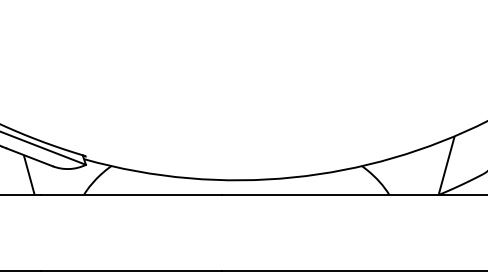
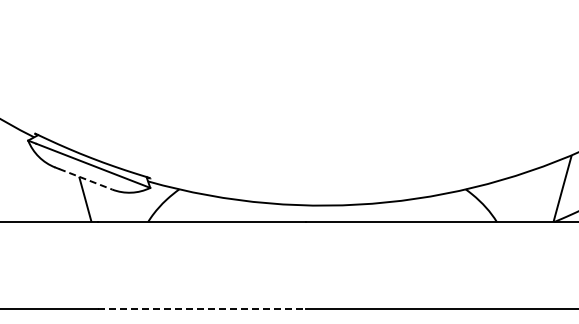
line: (29, 157) -> (85, 179), solid -> dashed
line: (131, 271) -> (202, 309), solid -> dashed

